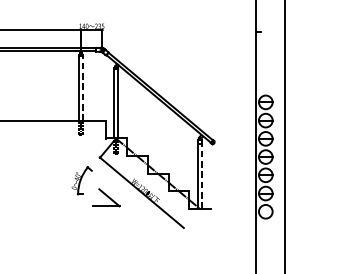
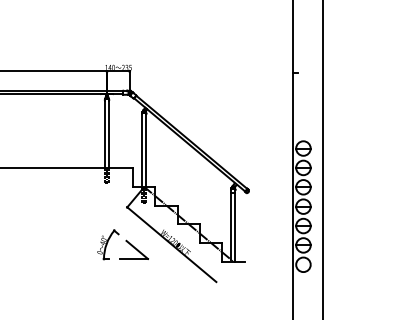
line: (83, 88) -> (109, 133), dashed -> solid
line: (201, 174) -> (235, 225), dashed -> solid
part: (82, 180) -> (108, 244), moved

